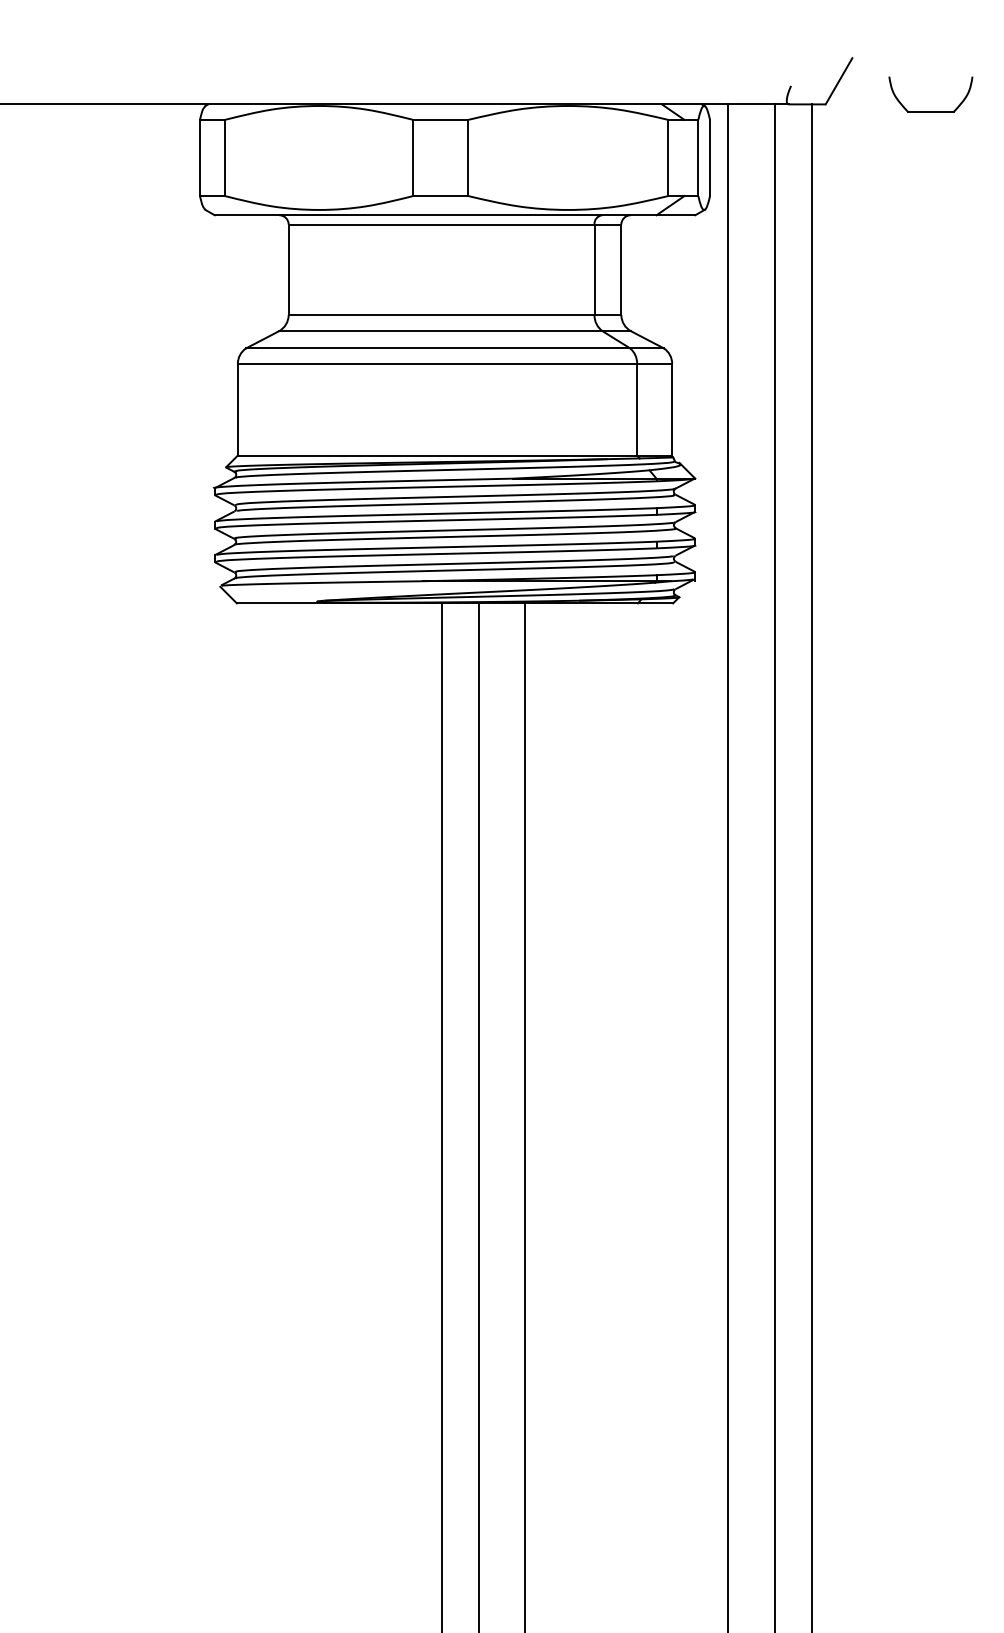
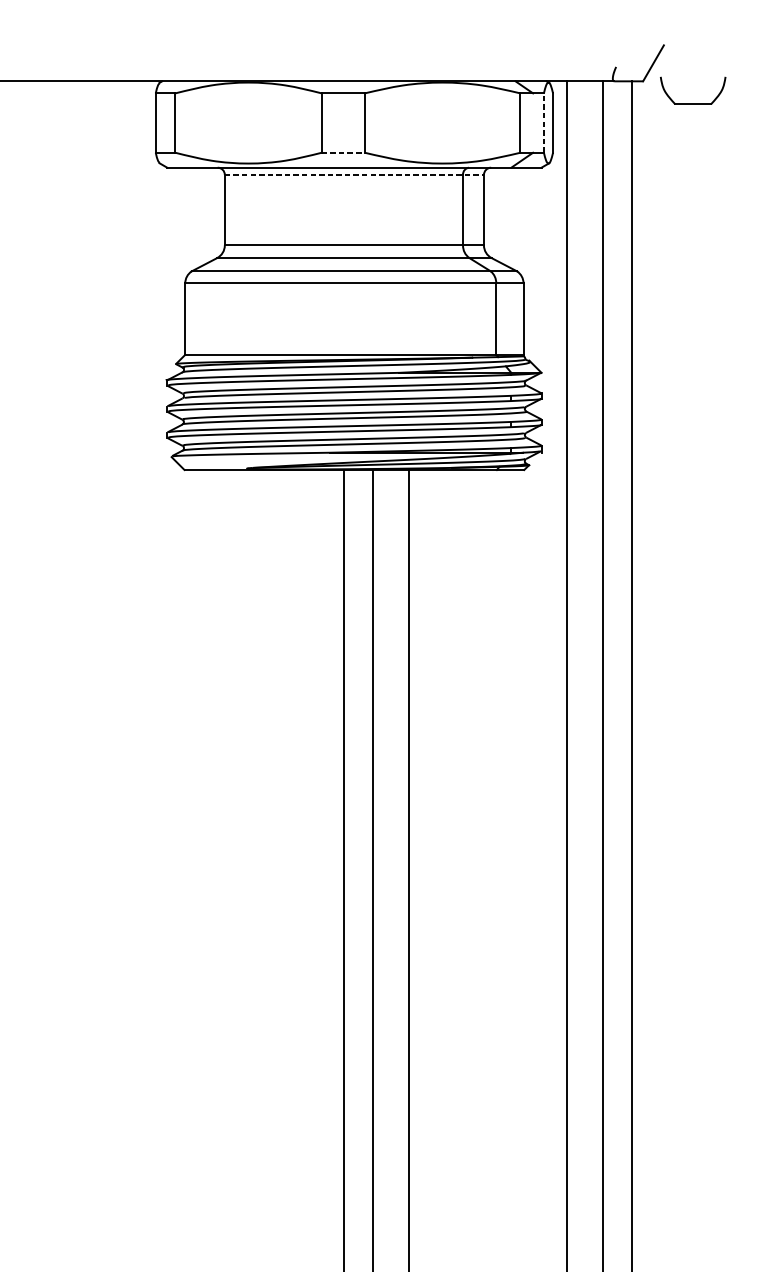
part: (930, 111) -> (692, 104), moved
line: (698, 157) -> (544, 122), solid -> dashed
line: (440, 196) -> (343, 153), solid -> dashed
line: (455, 224) -> (354, 174), solid -> dashed

